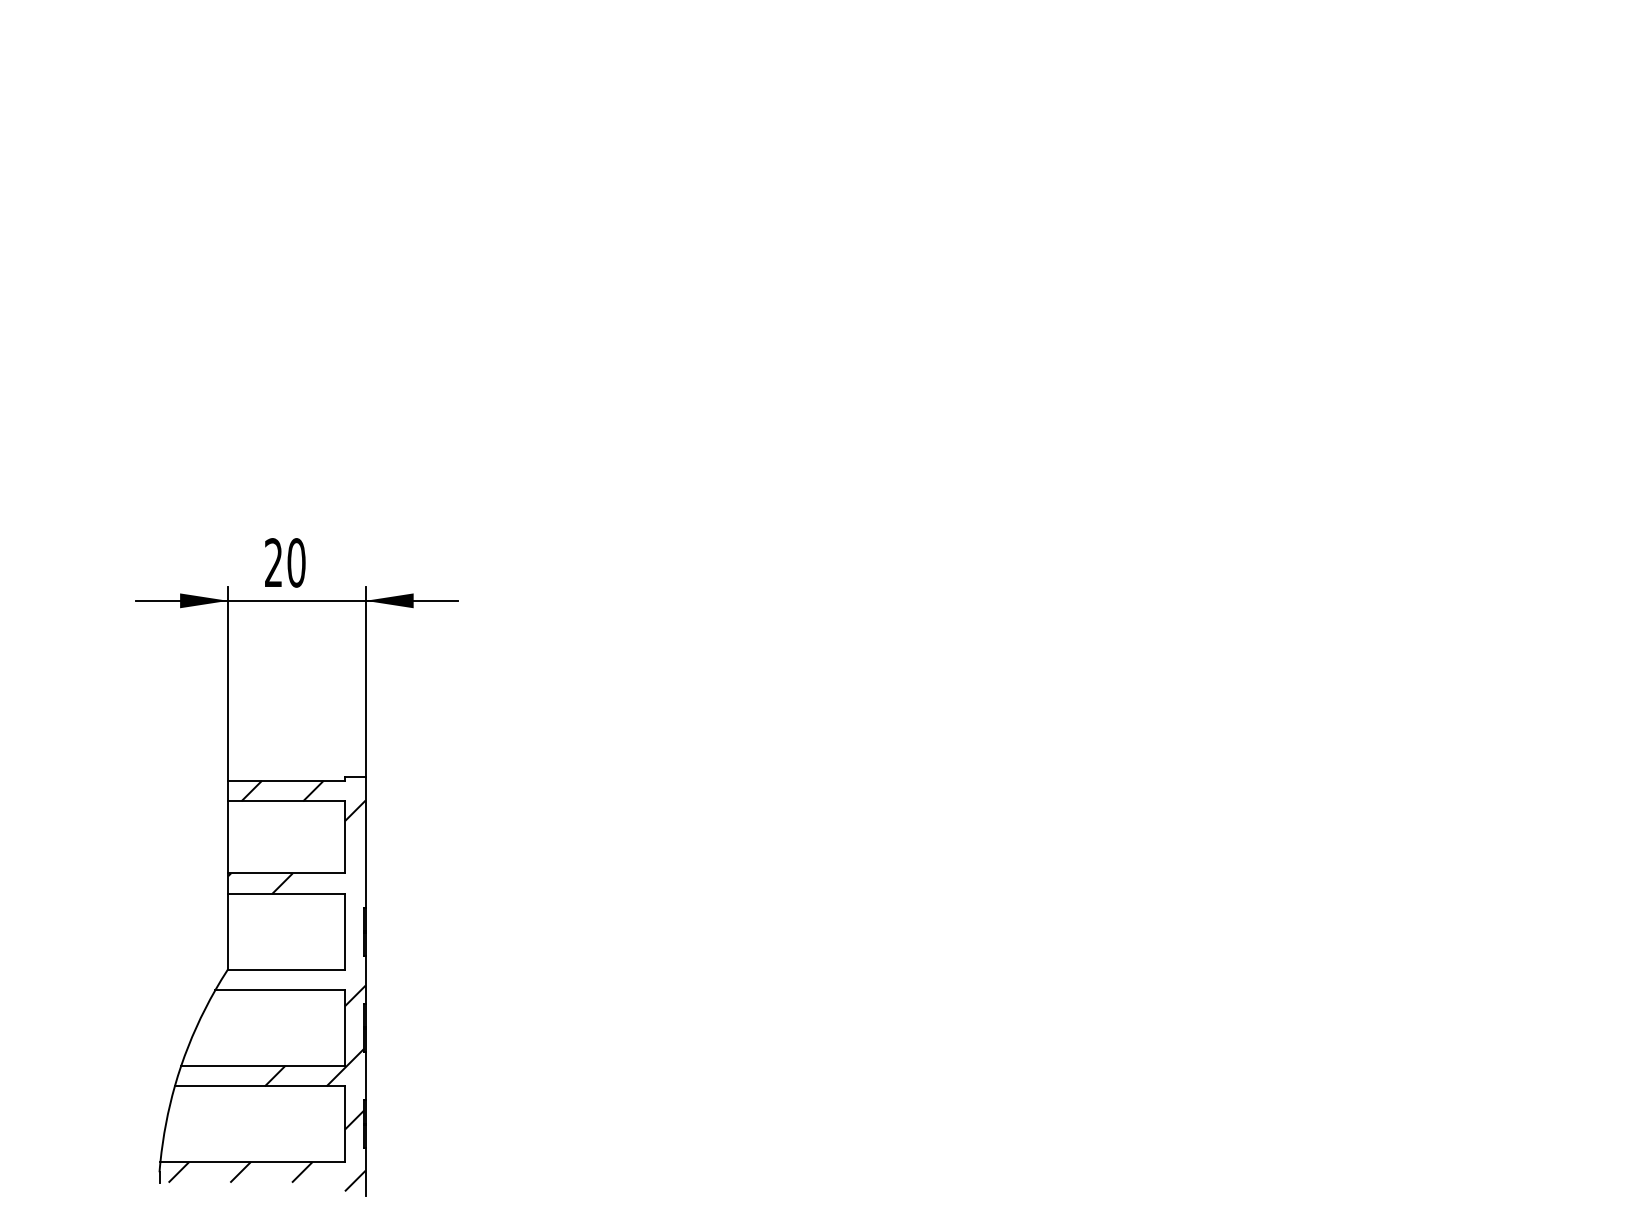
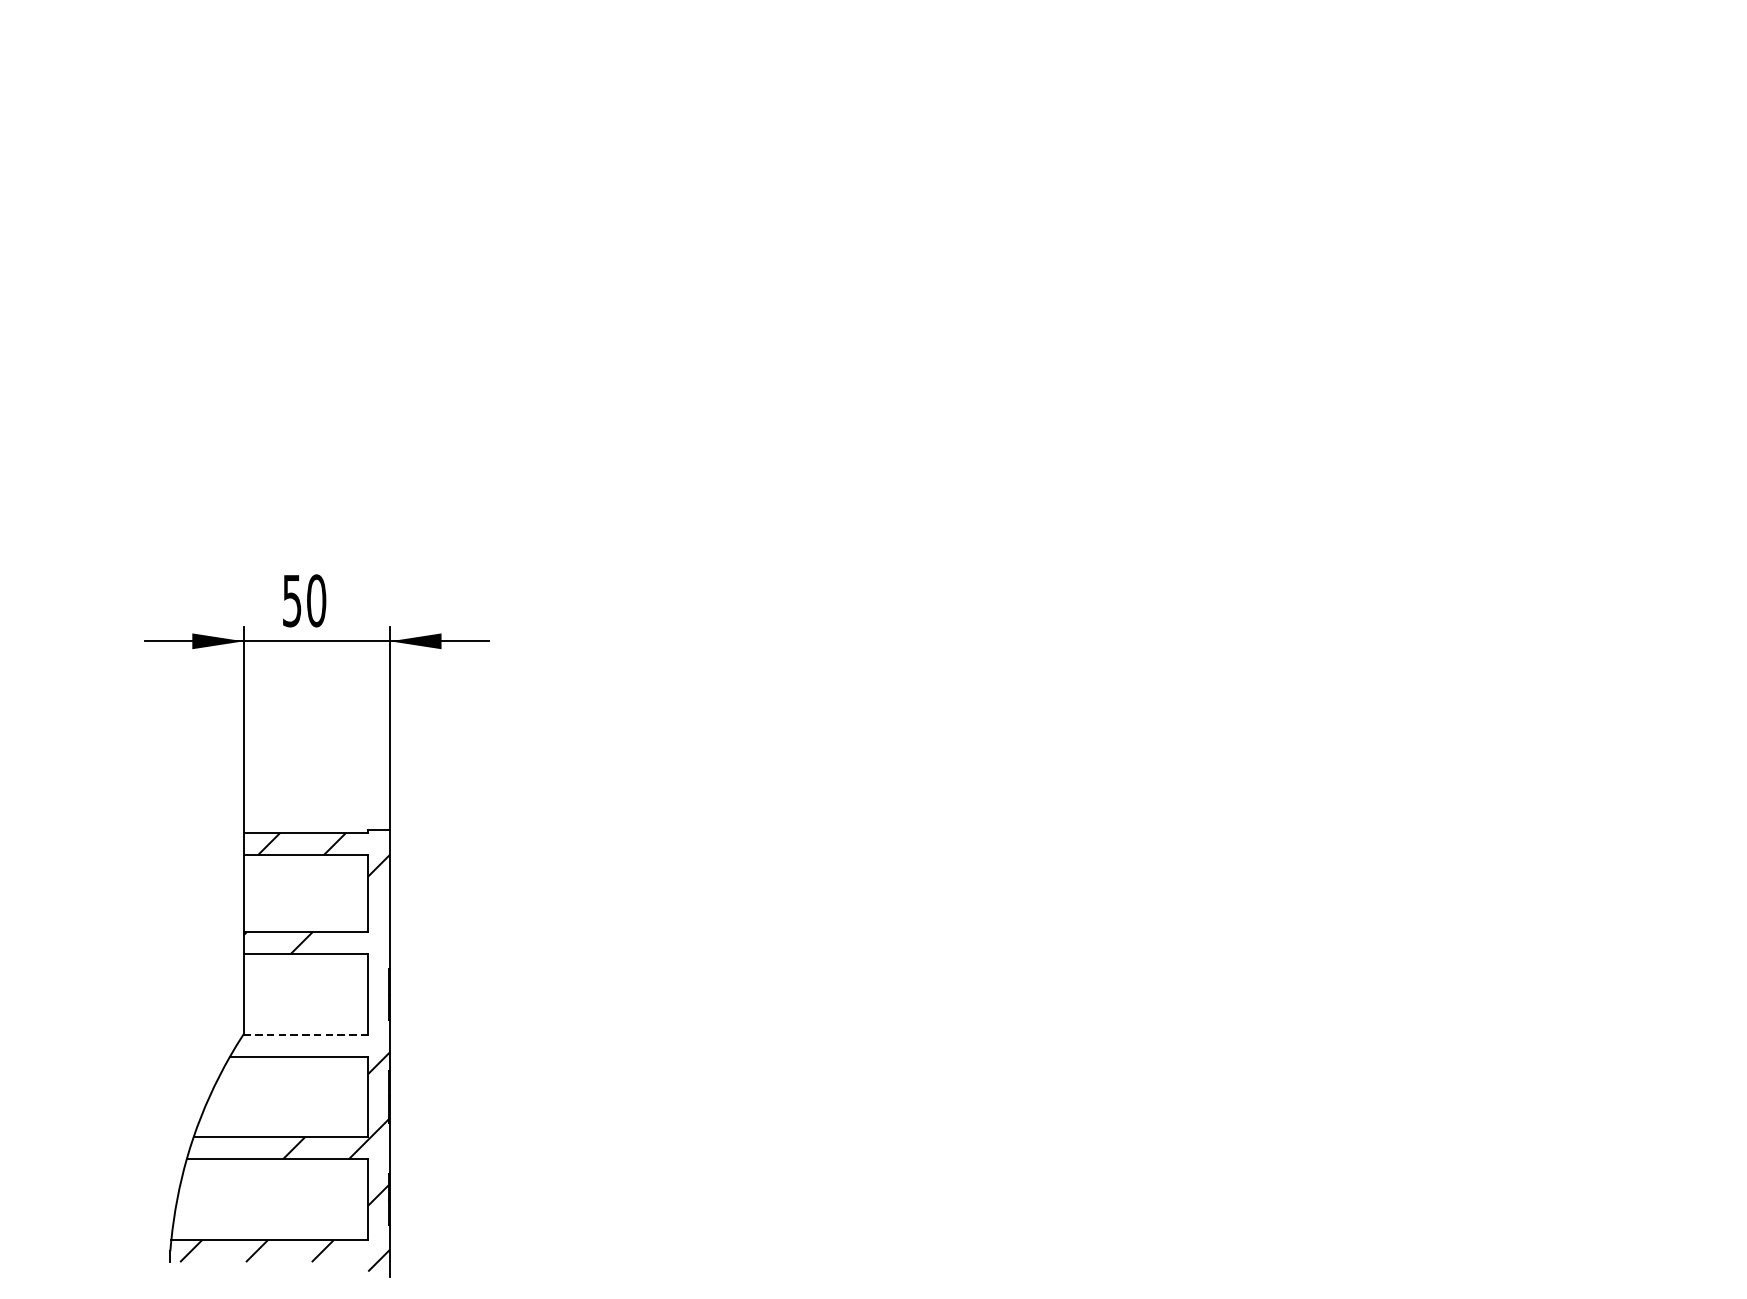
text: (273, 562) -> (291, 600), 20 -> 50
line: (286, 969) -> (305, 1034), solid -> dashed

